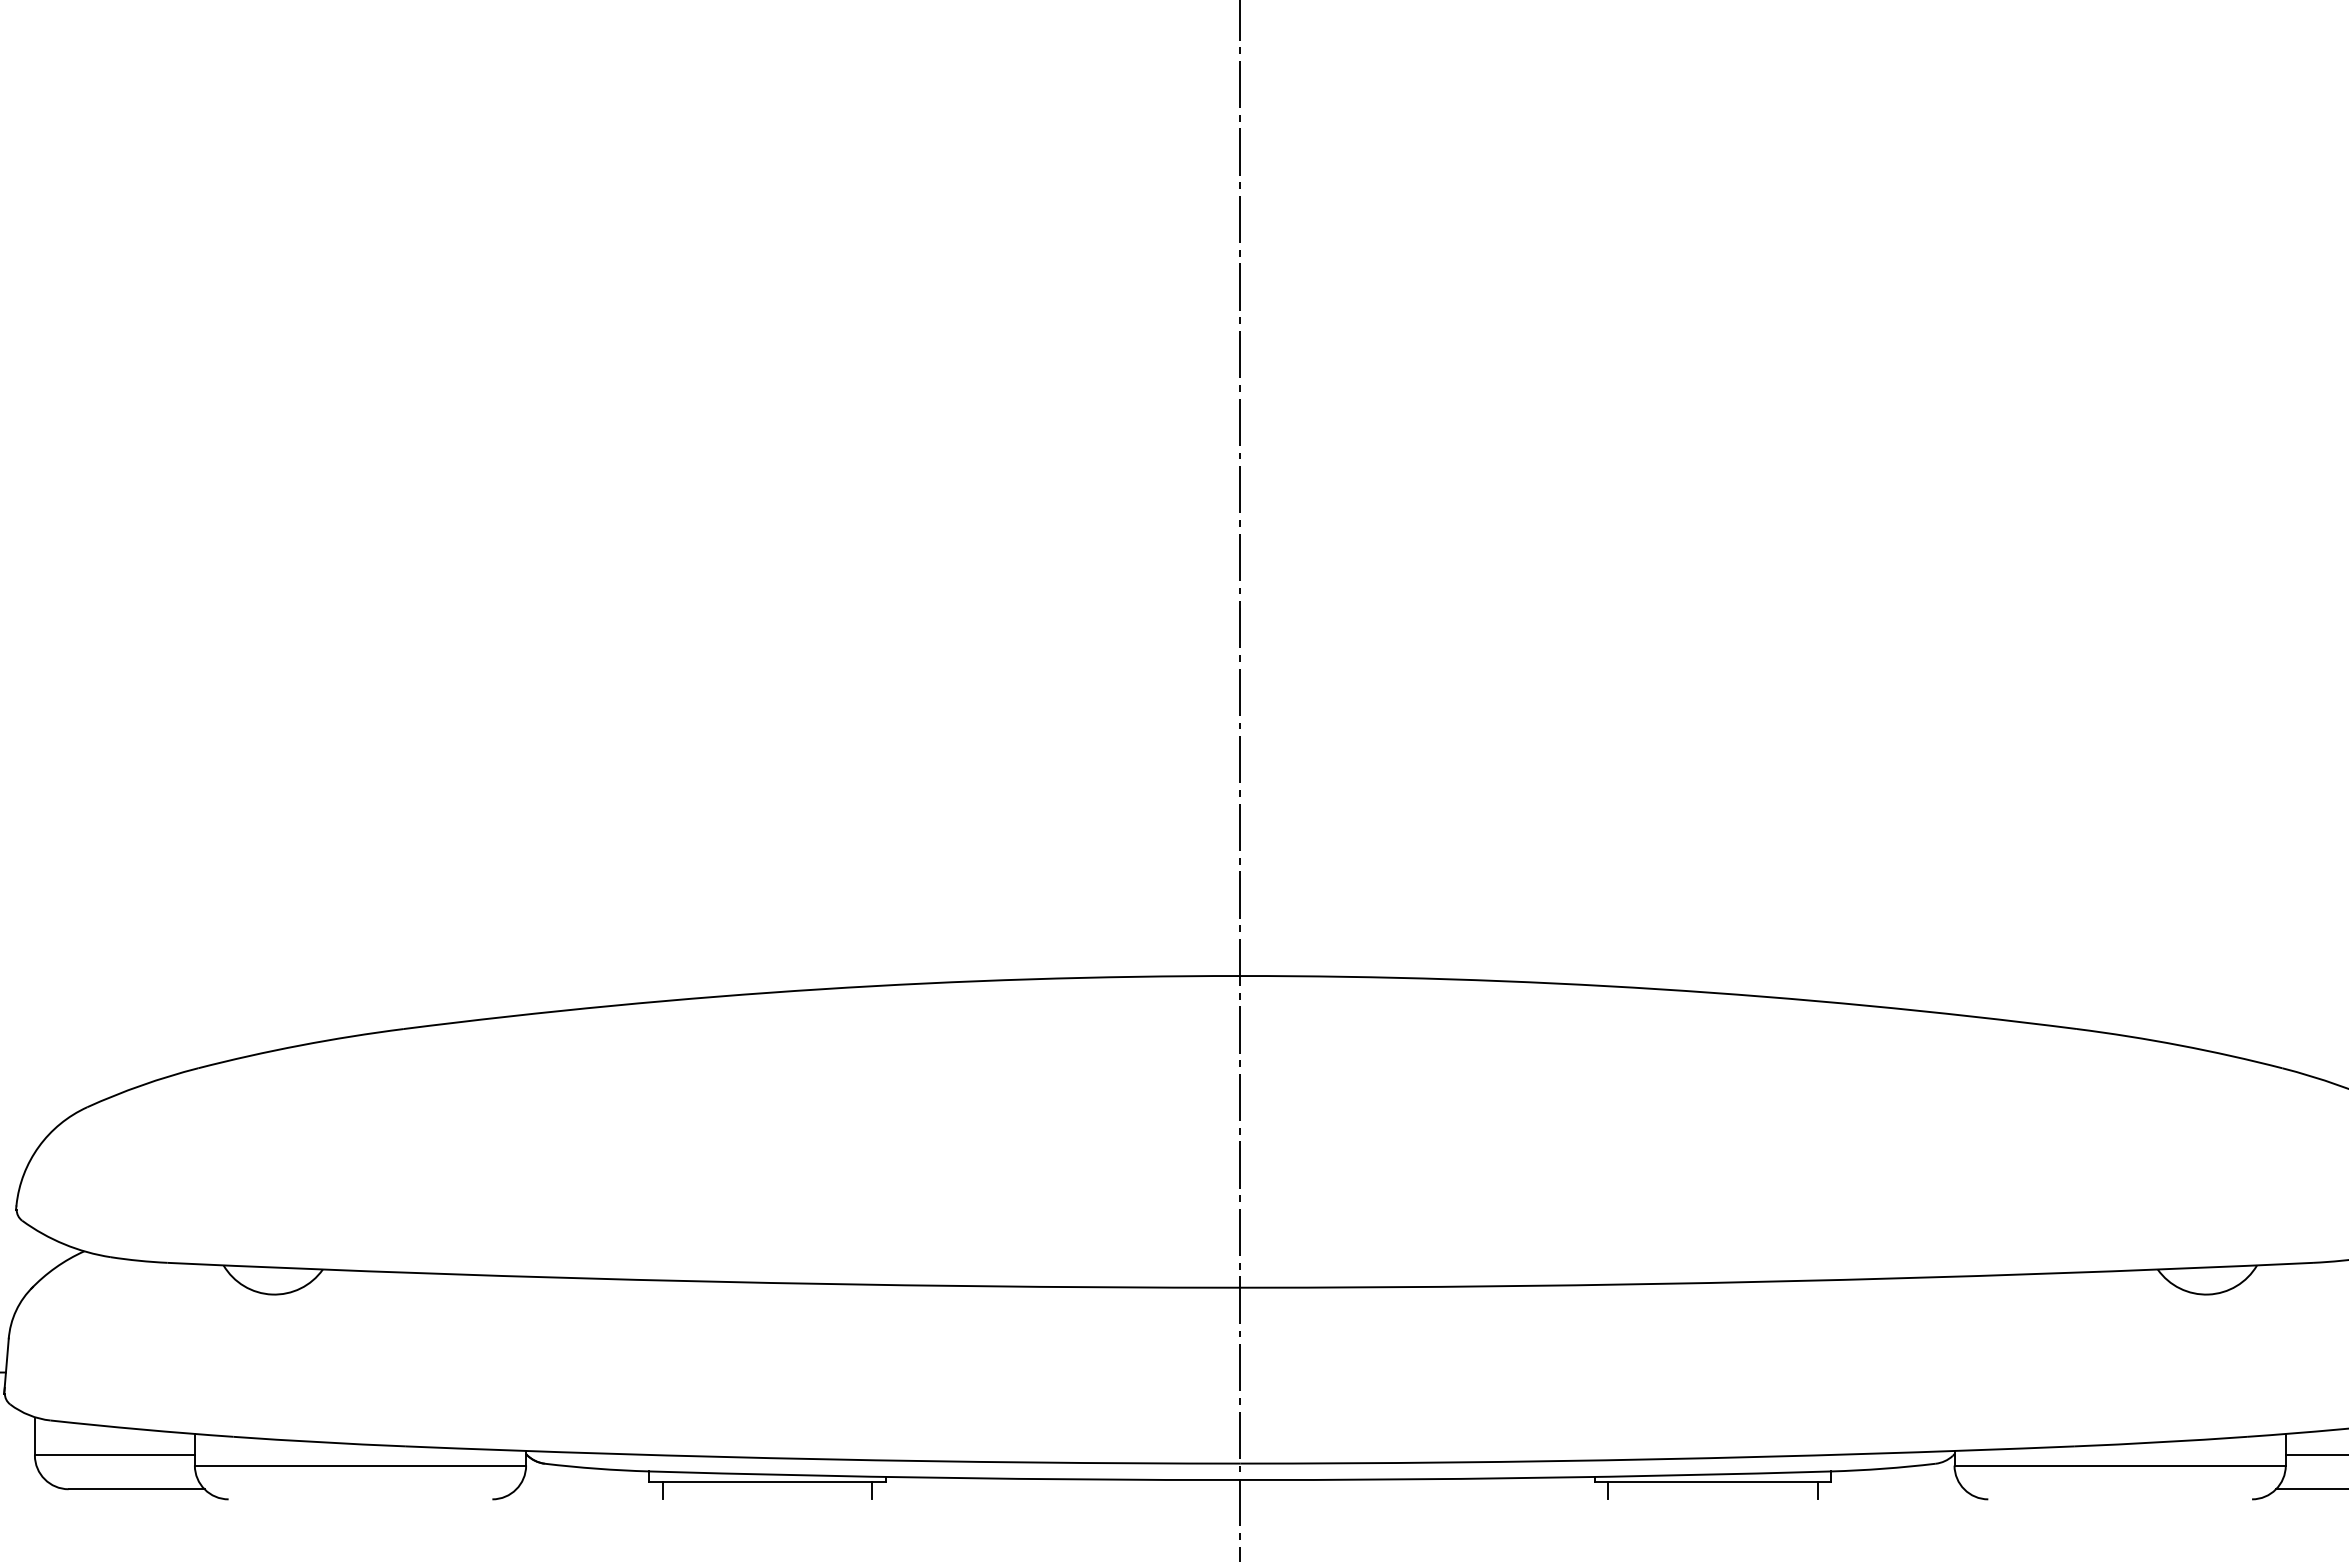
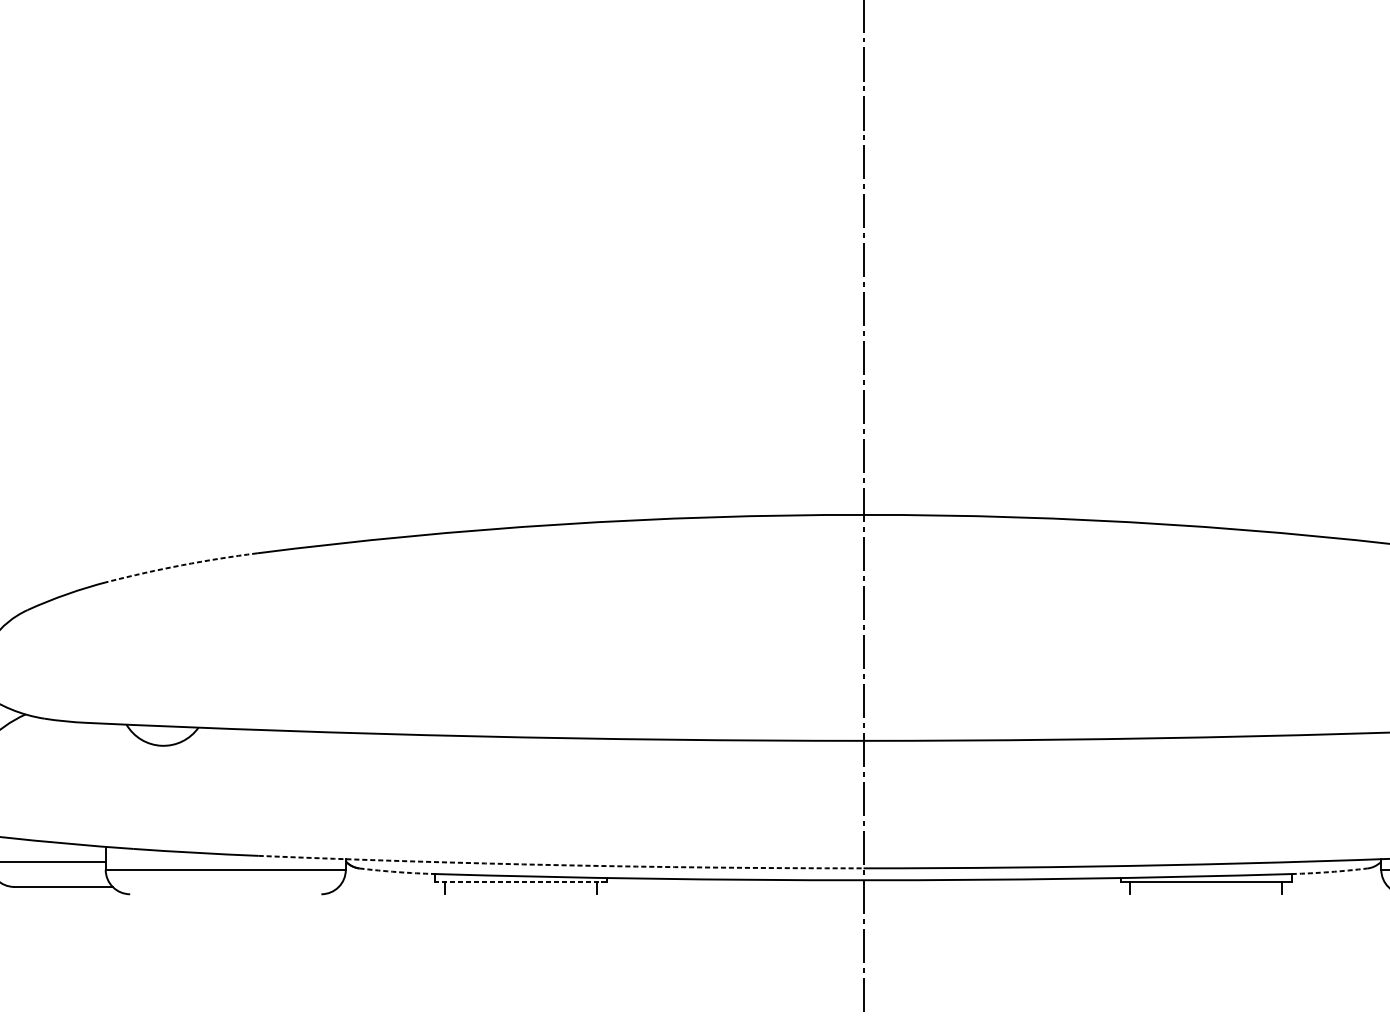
arc: (300, 1045) -> (182, 565), solid -> dashed
arc: (823, 1459) -> (561, 865), solid -> dashed
arc: (597, 1468) -> (397, 871), solid -> dashed
arc: (1883, 1468) -> (1329, 871), solid -> dashed
line: (767, 1482) -> (520, 882), solid -> dashed

